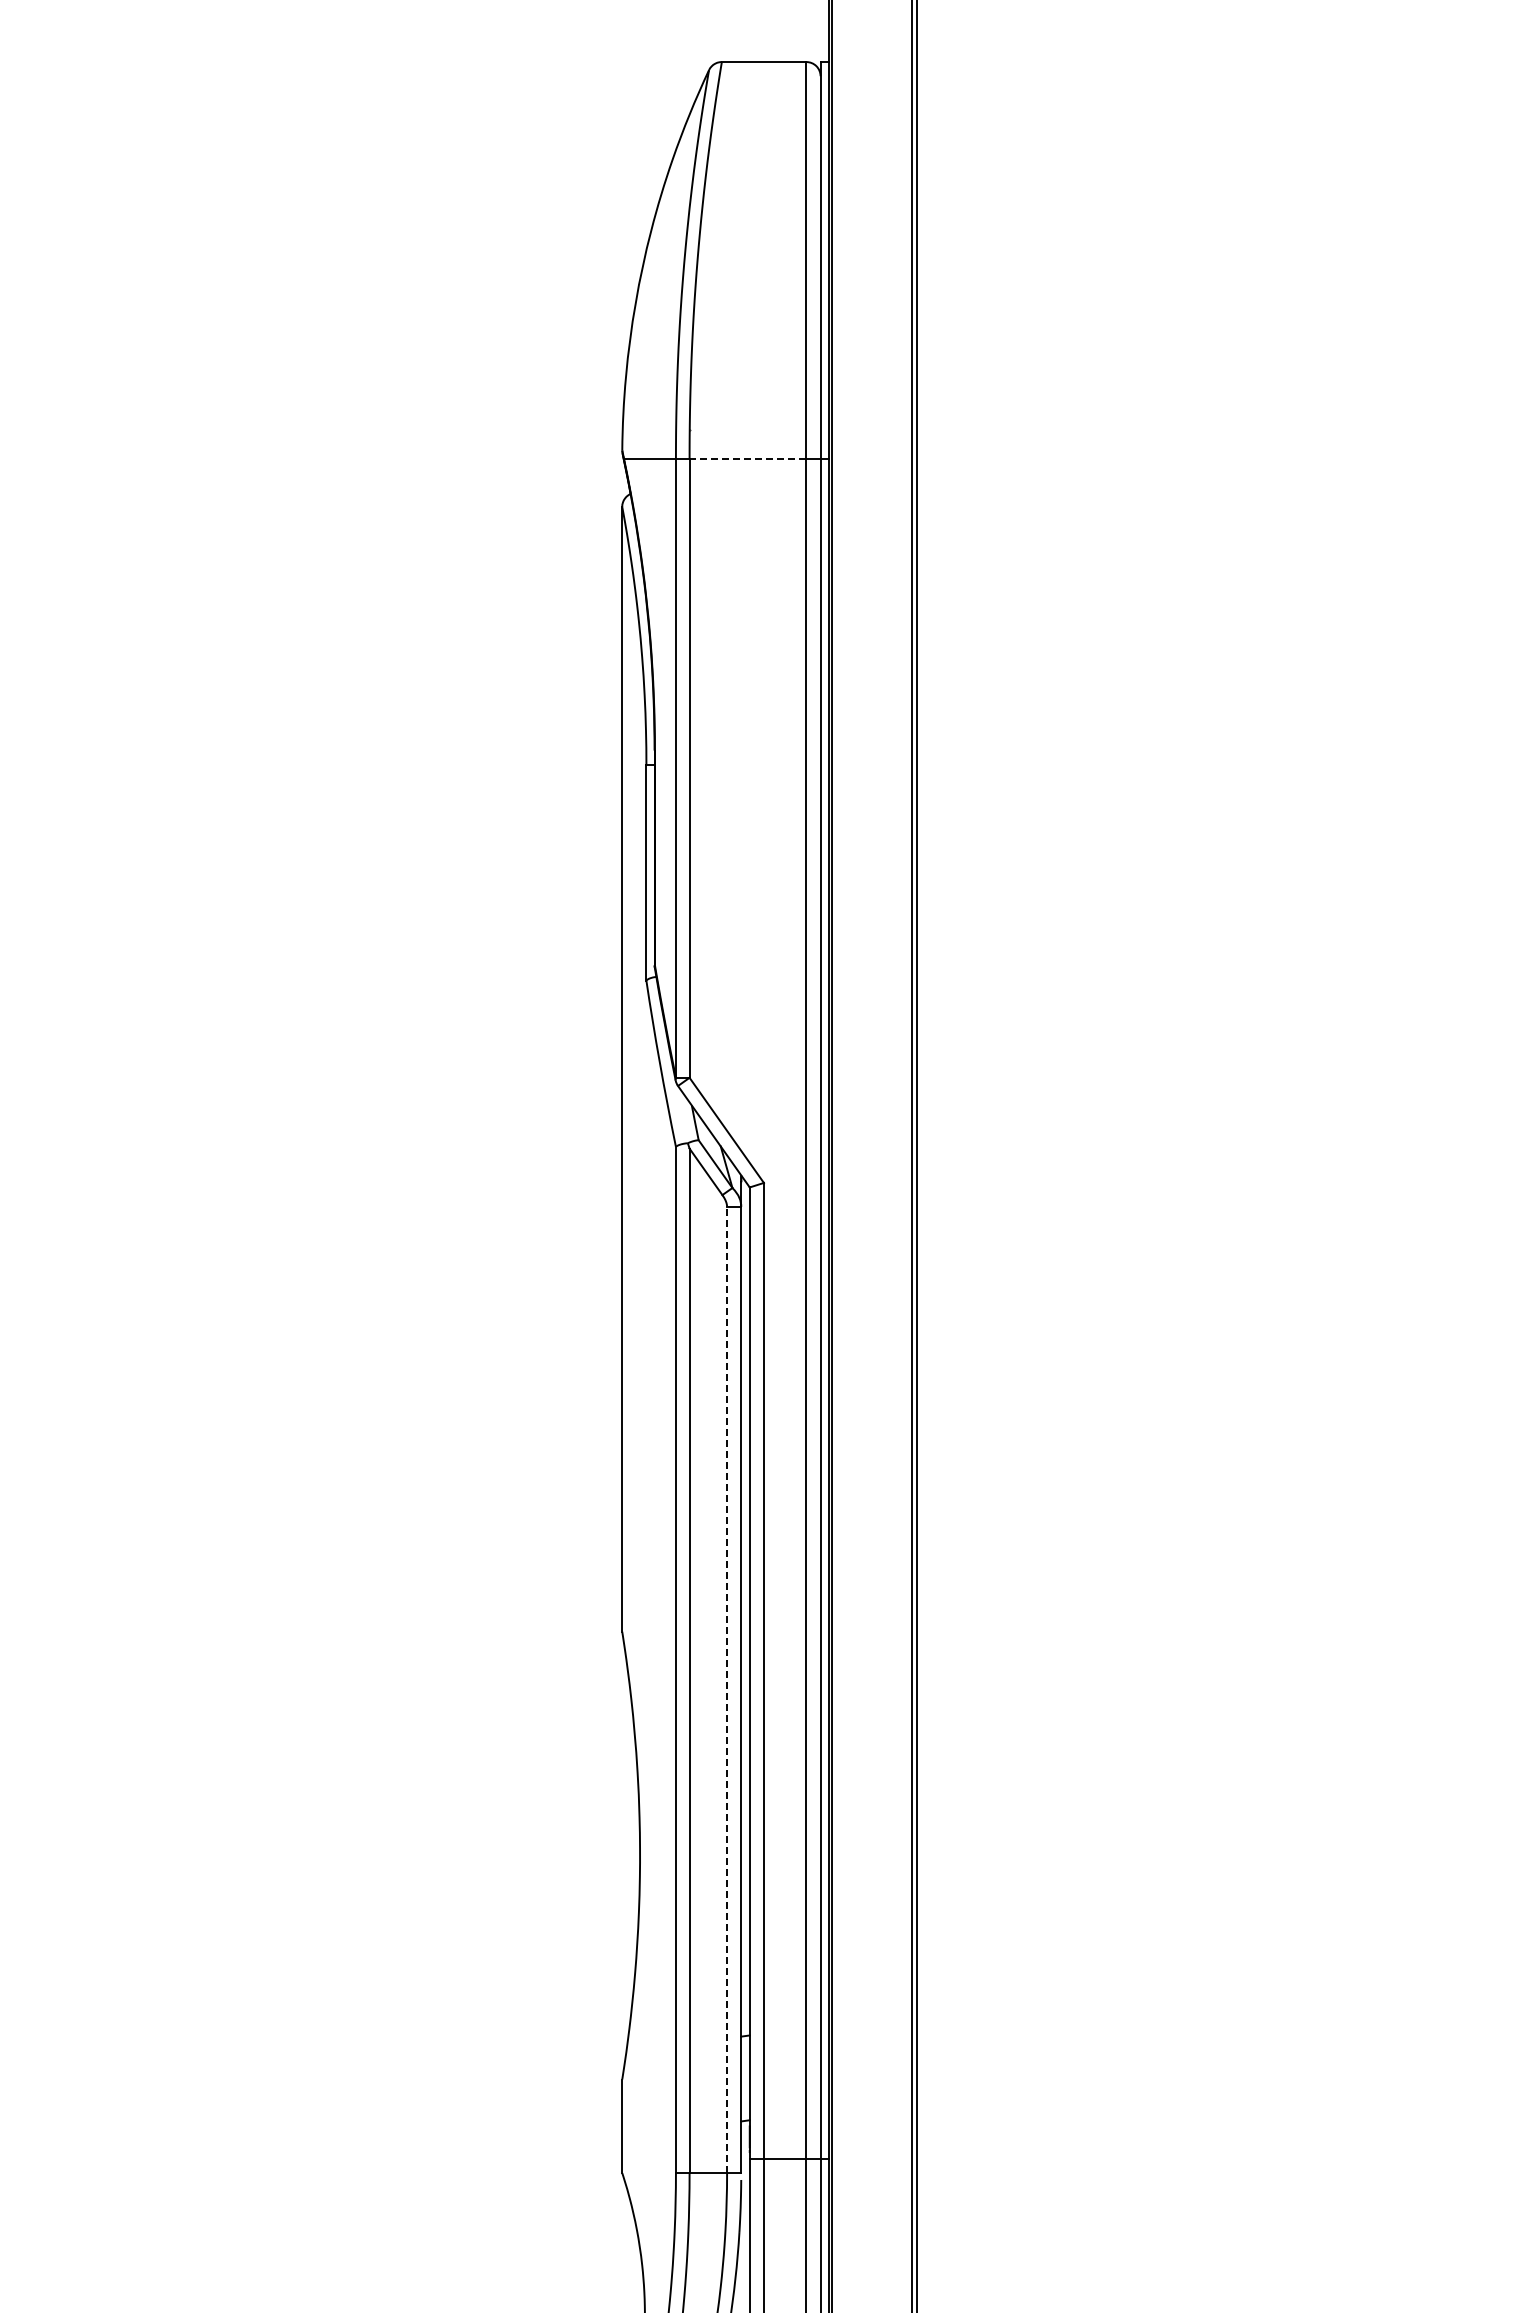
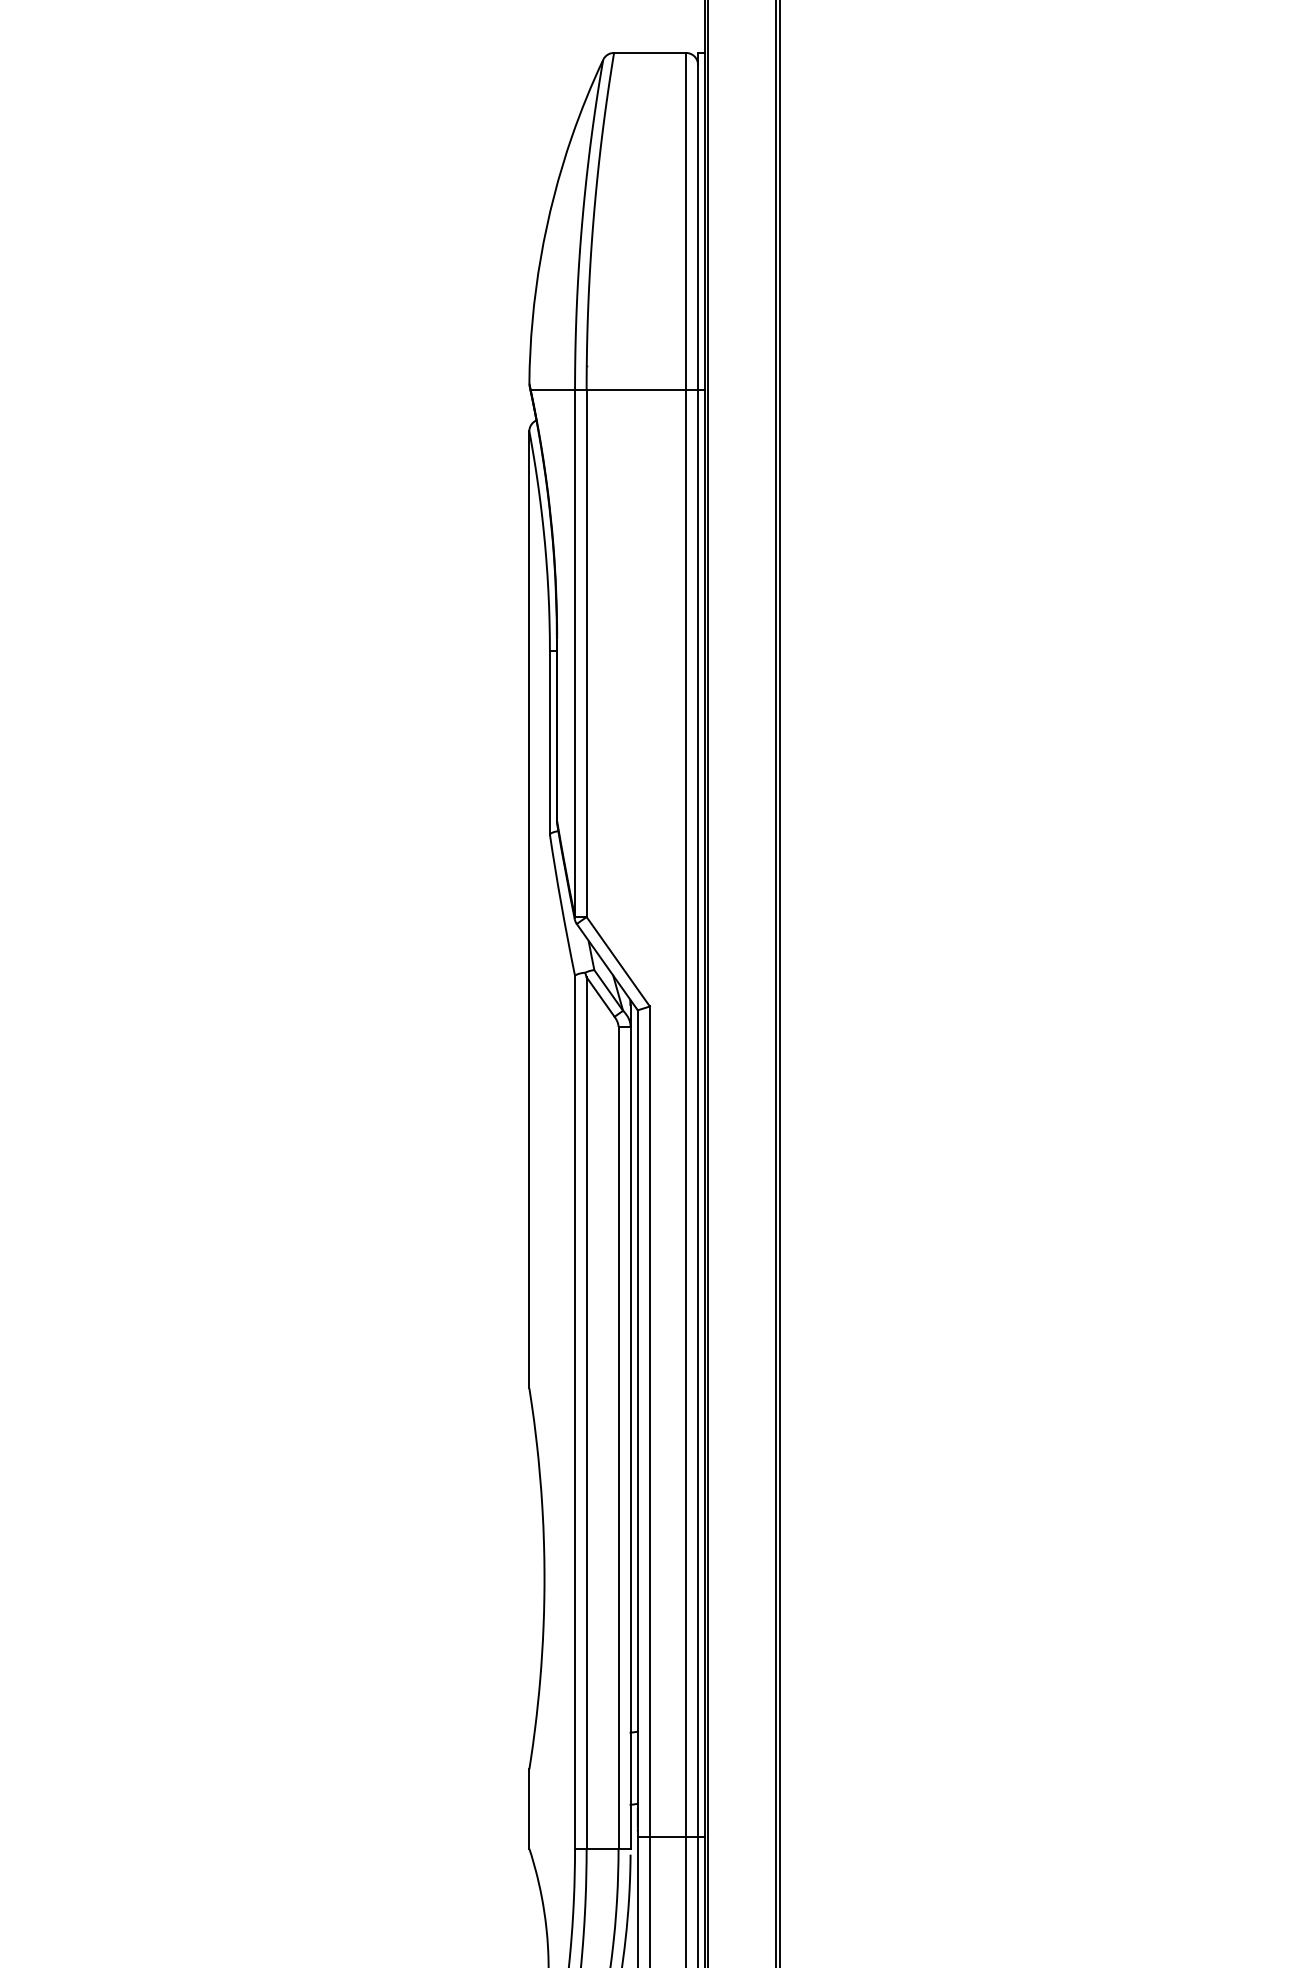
line: (747, 458) -> (635, 390), dashed -> solid
line: (727, 1689) -> (618, 1437), dashed -> solid

